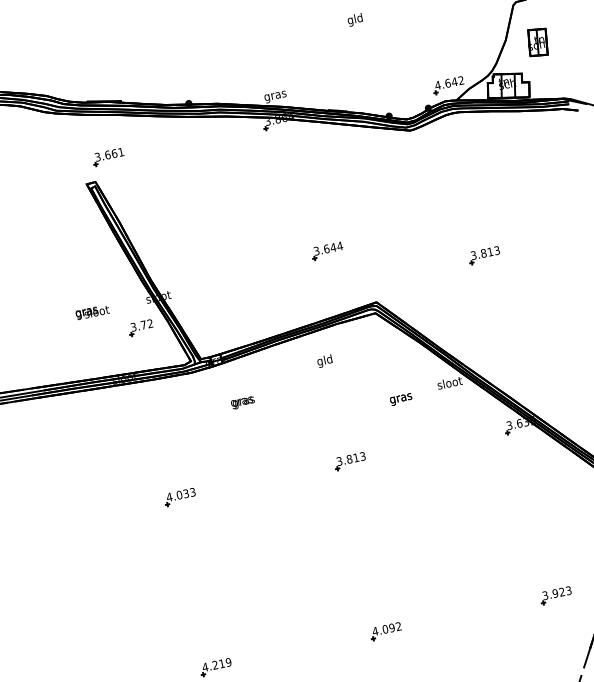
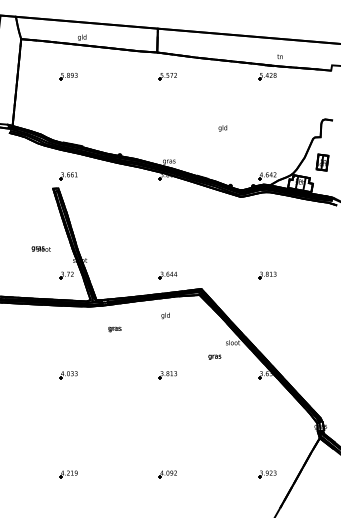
part: (326, 251) -> (167, 275), moved
text: (90, 311) -> (40, 248), moved
text: (400, 398) -> (214, 356), moved

